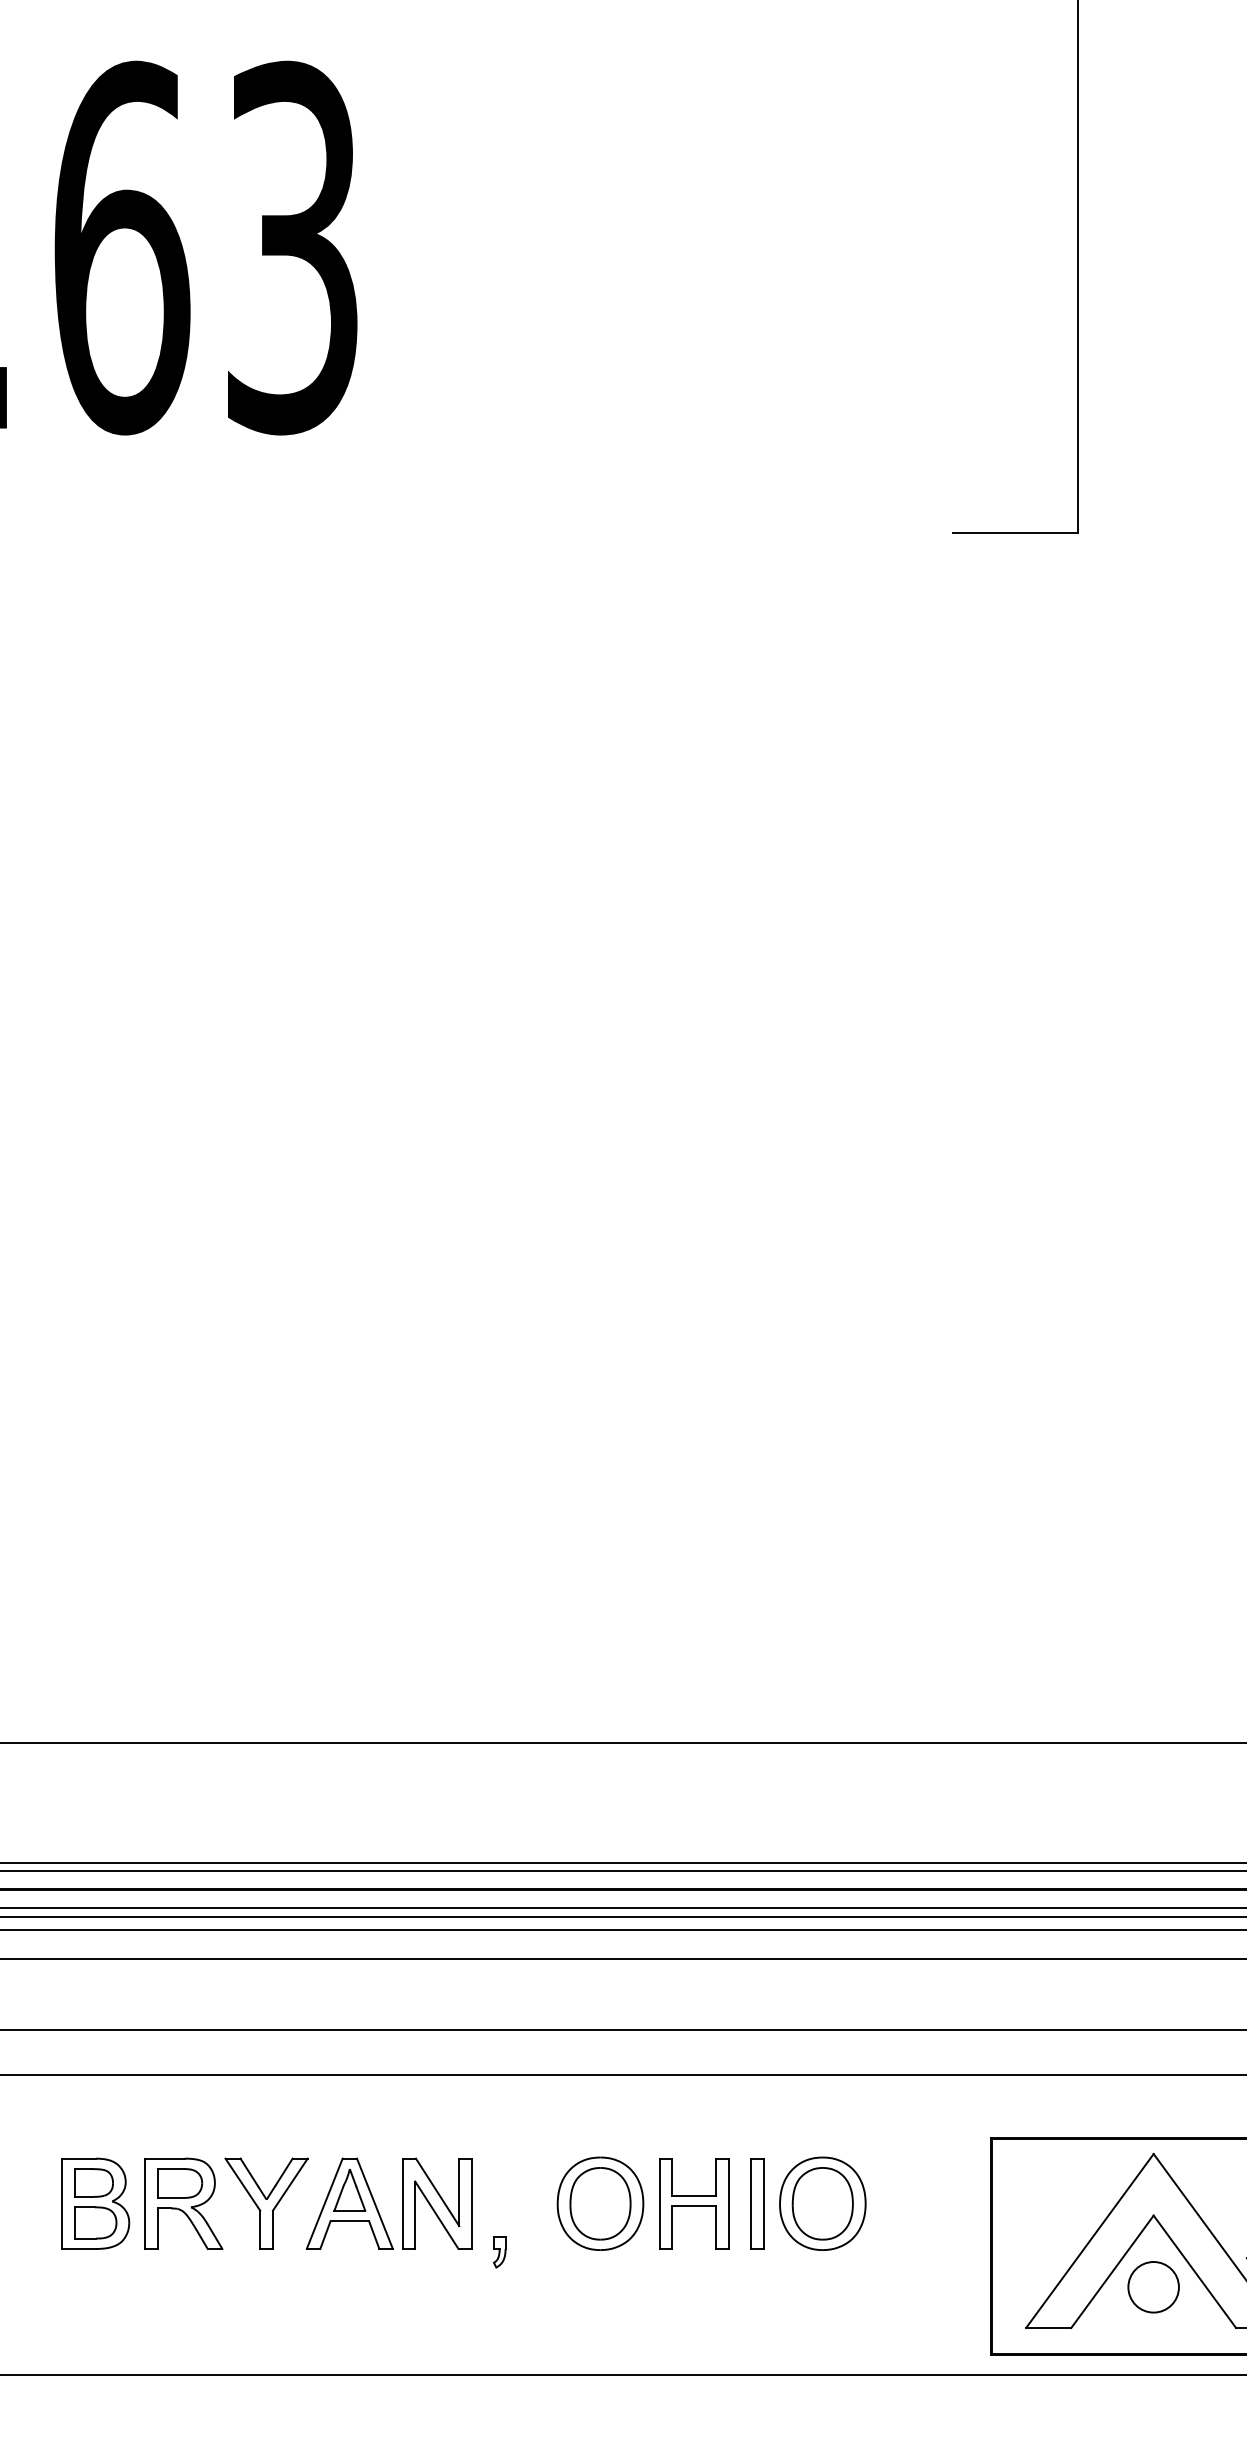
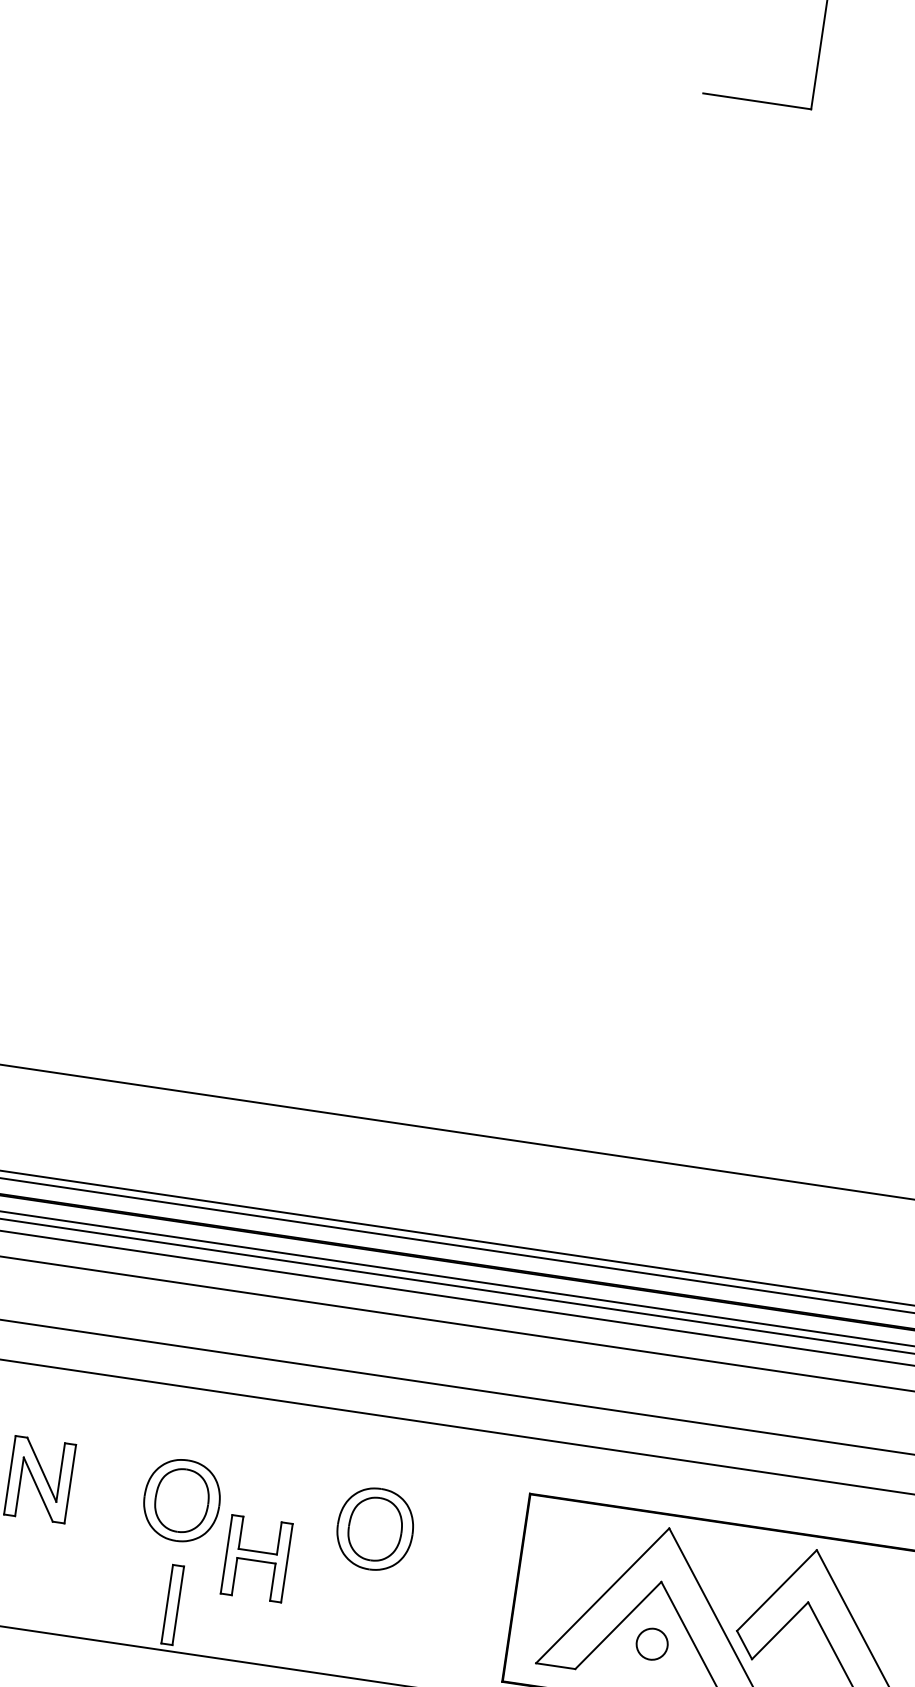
part: (694, 2203) -> (256, 1558), moved
part: (757, 2203) -> (172, 1604), moved
part: (499, 2252) -> (87, 1530), removed
circle: (1153, 2287) -> (652, 1644), size x0.7

